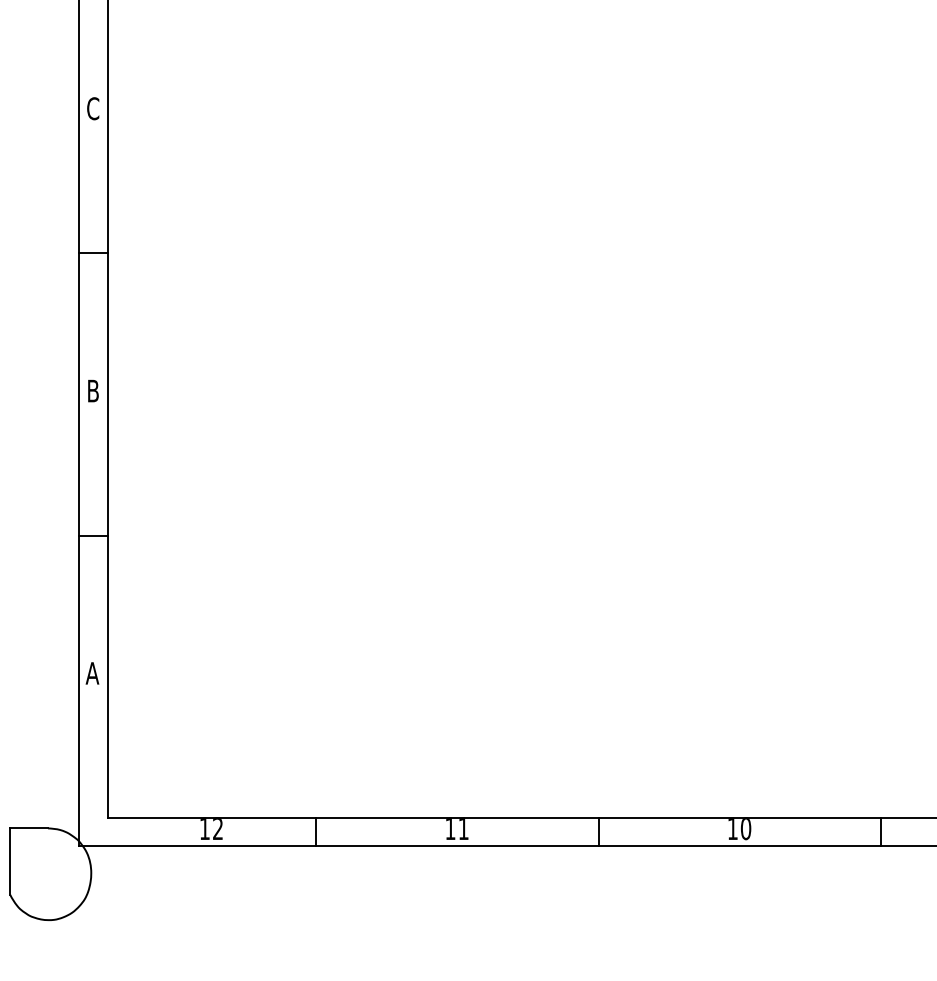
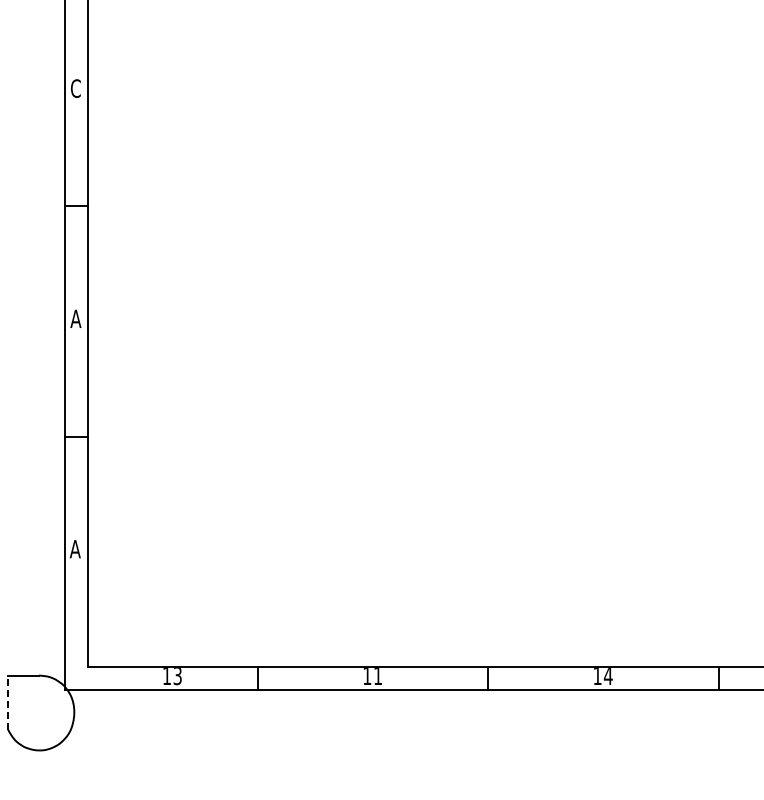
text: (92, 390) -> (75, 318), B -> A
text: (217, 829) -> (177, 676), 12 -> 13
text: (744, 829) -> (607, 676), 10 -> 14
line: (10, 861) -> (8, 702), solid -> dashed

